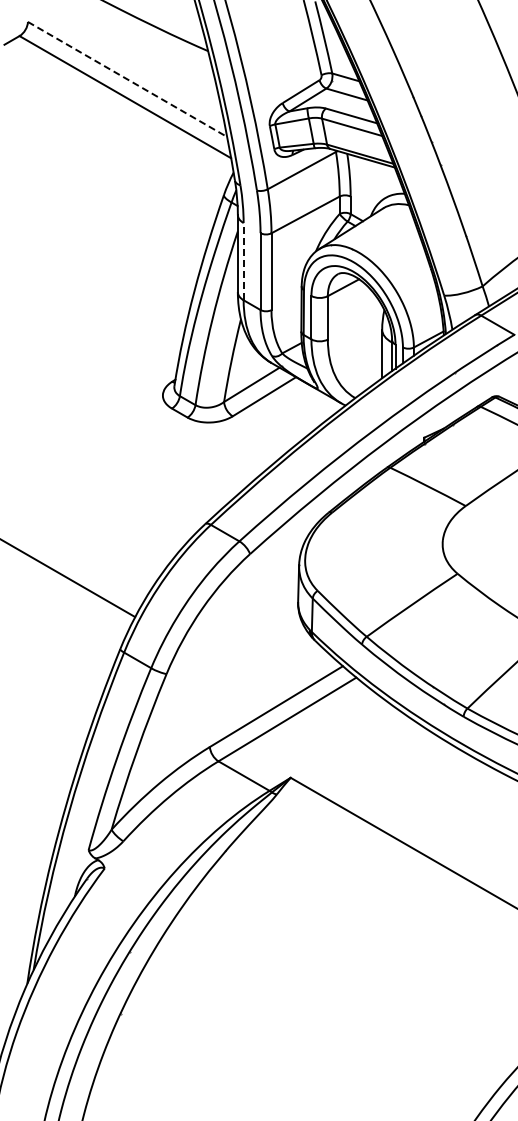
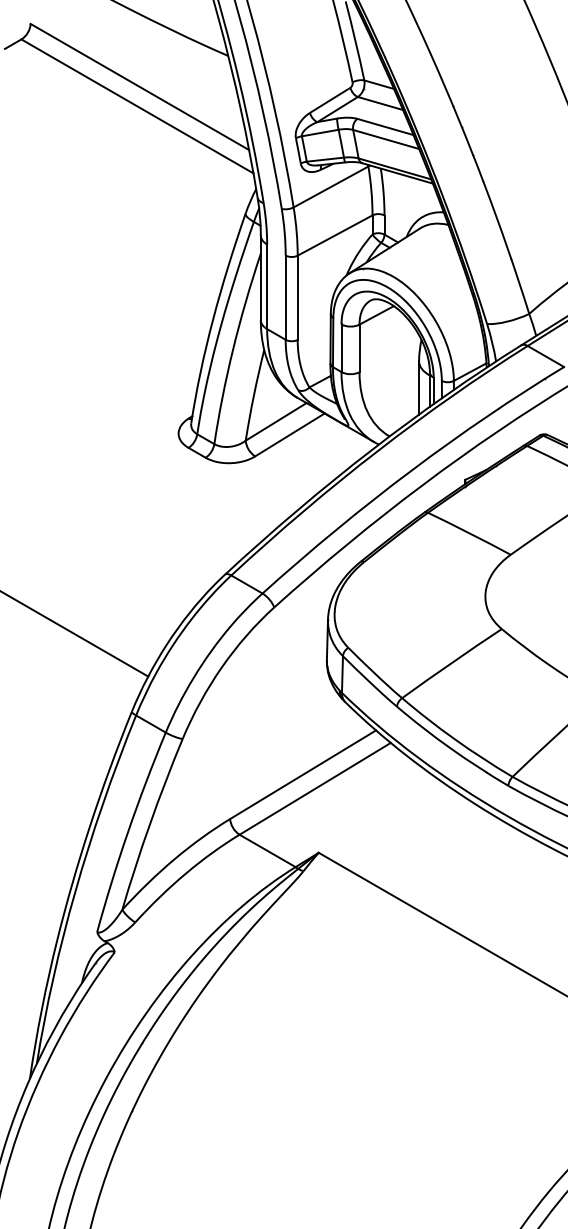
line: (128, 79) -> (140, 87), dashed -> solid
line: (243, 261) -> (267, 286), dashed -> solid

